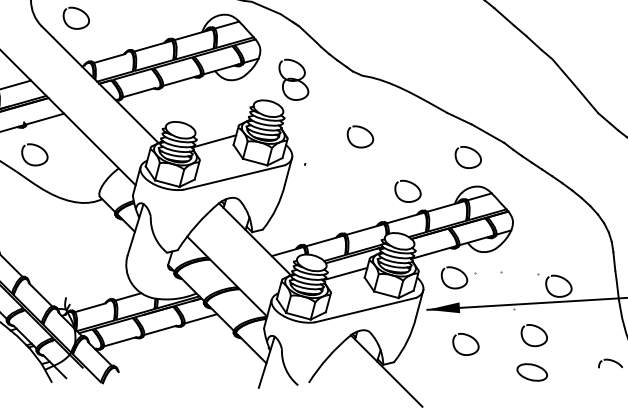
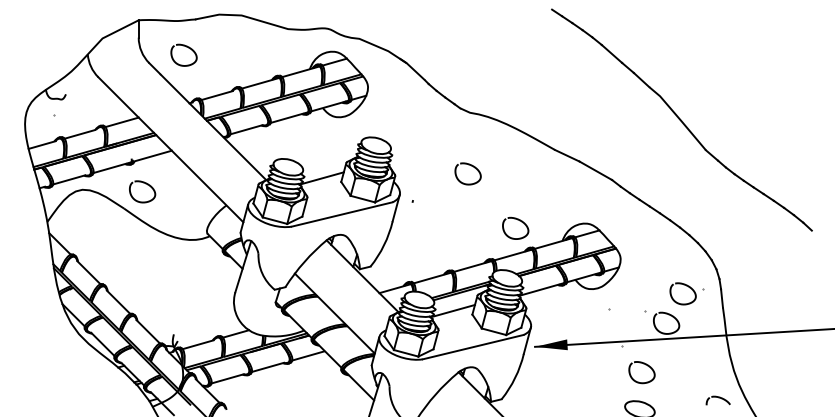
part: (293, 79) -> (401, 116), removed
curve: (471, 150) -> (579, 187), removed
part: (457, 277) -> (686, 293), moved
curve: (469, 337) -> (577, 374), removed

